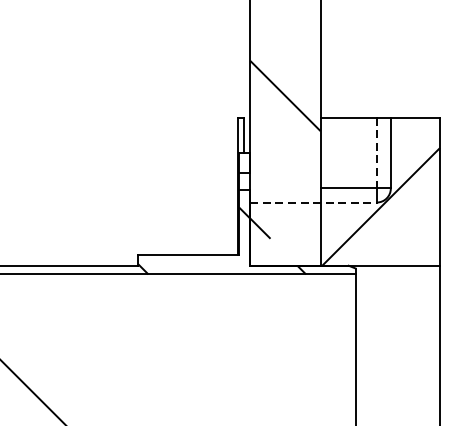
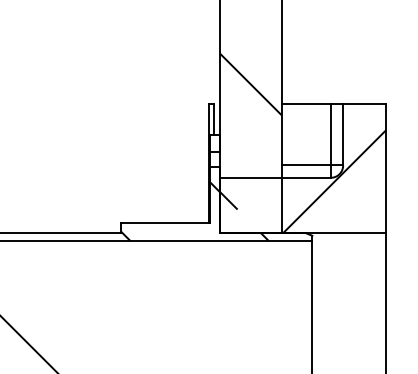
line: (376, 153) -> (330, 134), dashed -> solid
line: (313, 202) -> (275, 177), dashed -> solid

